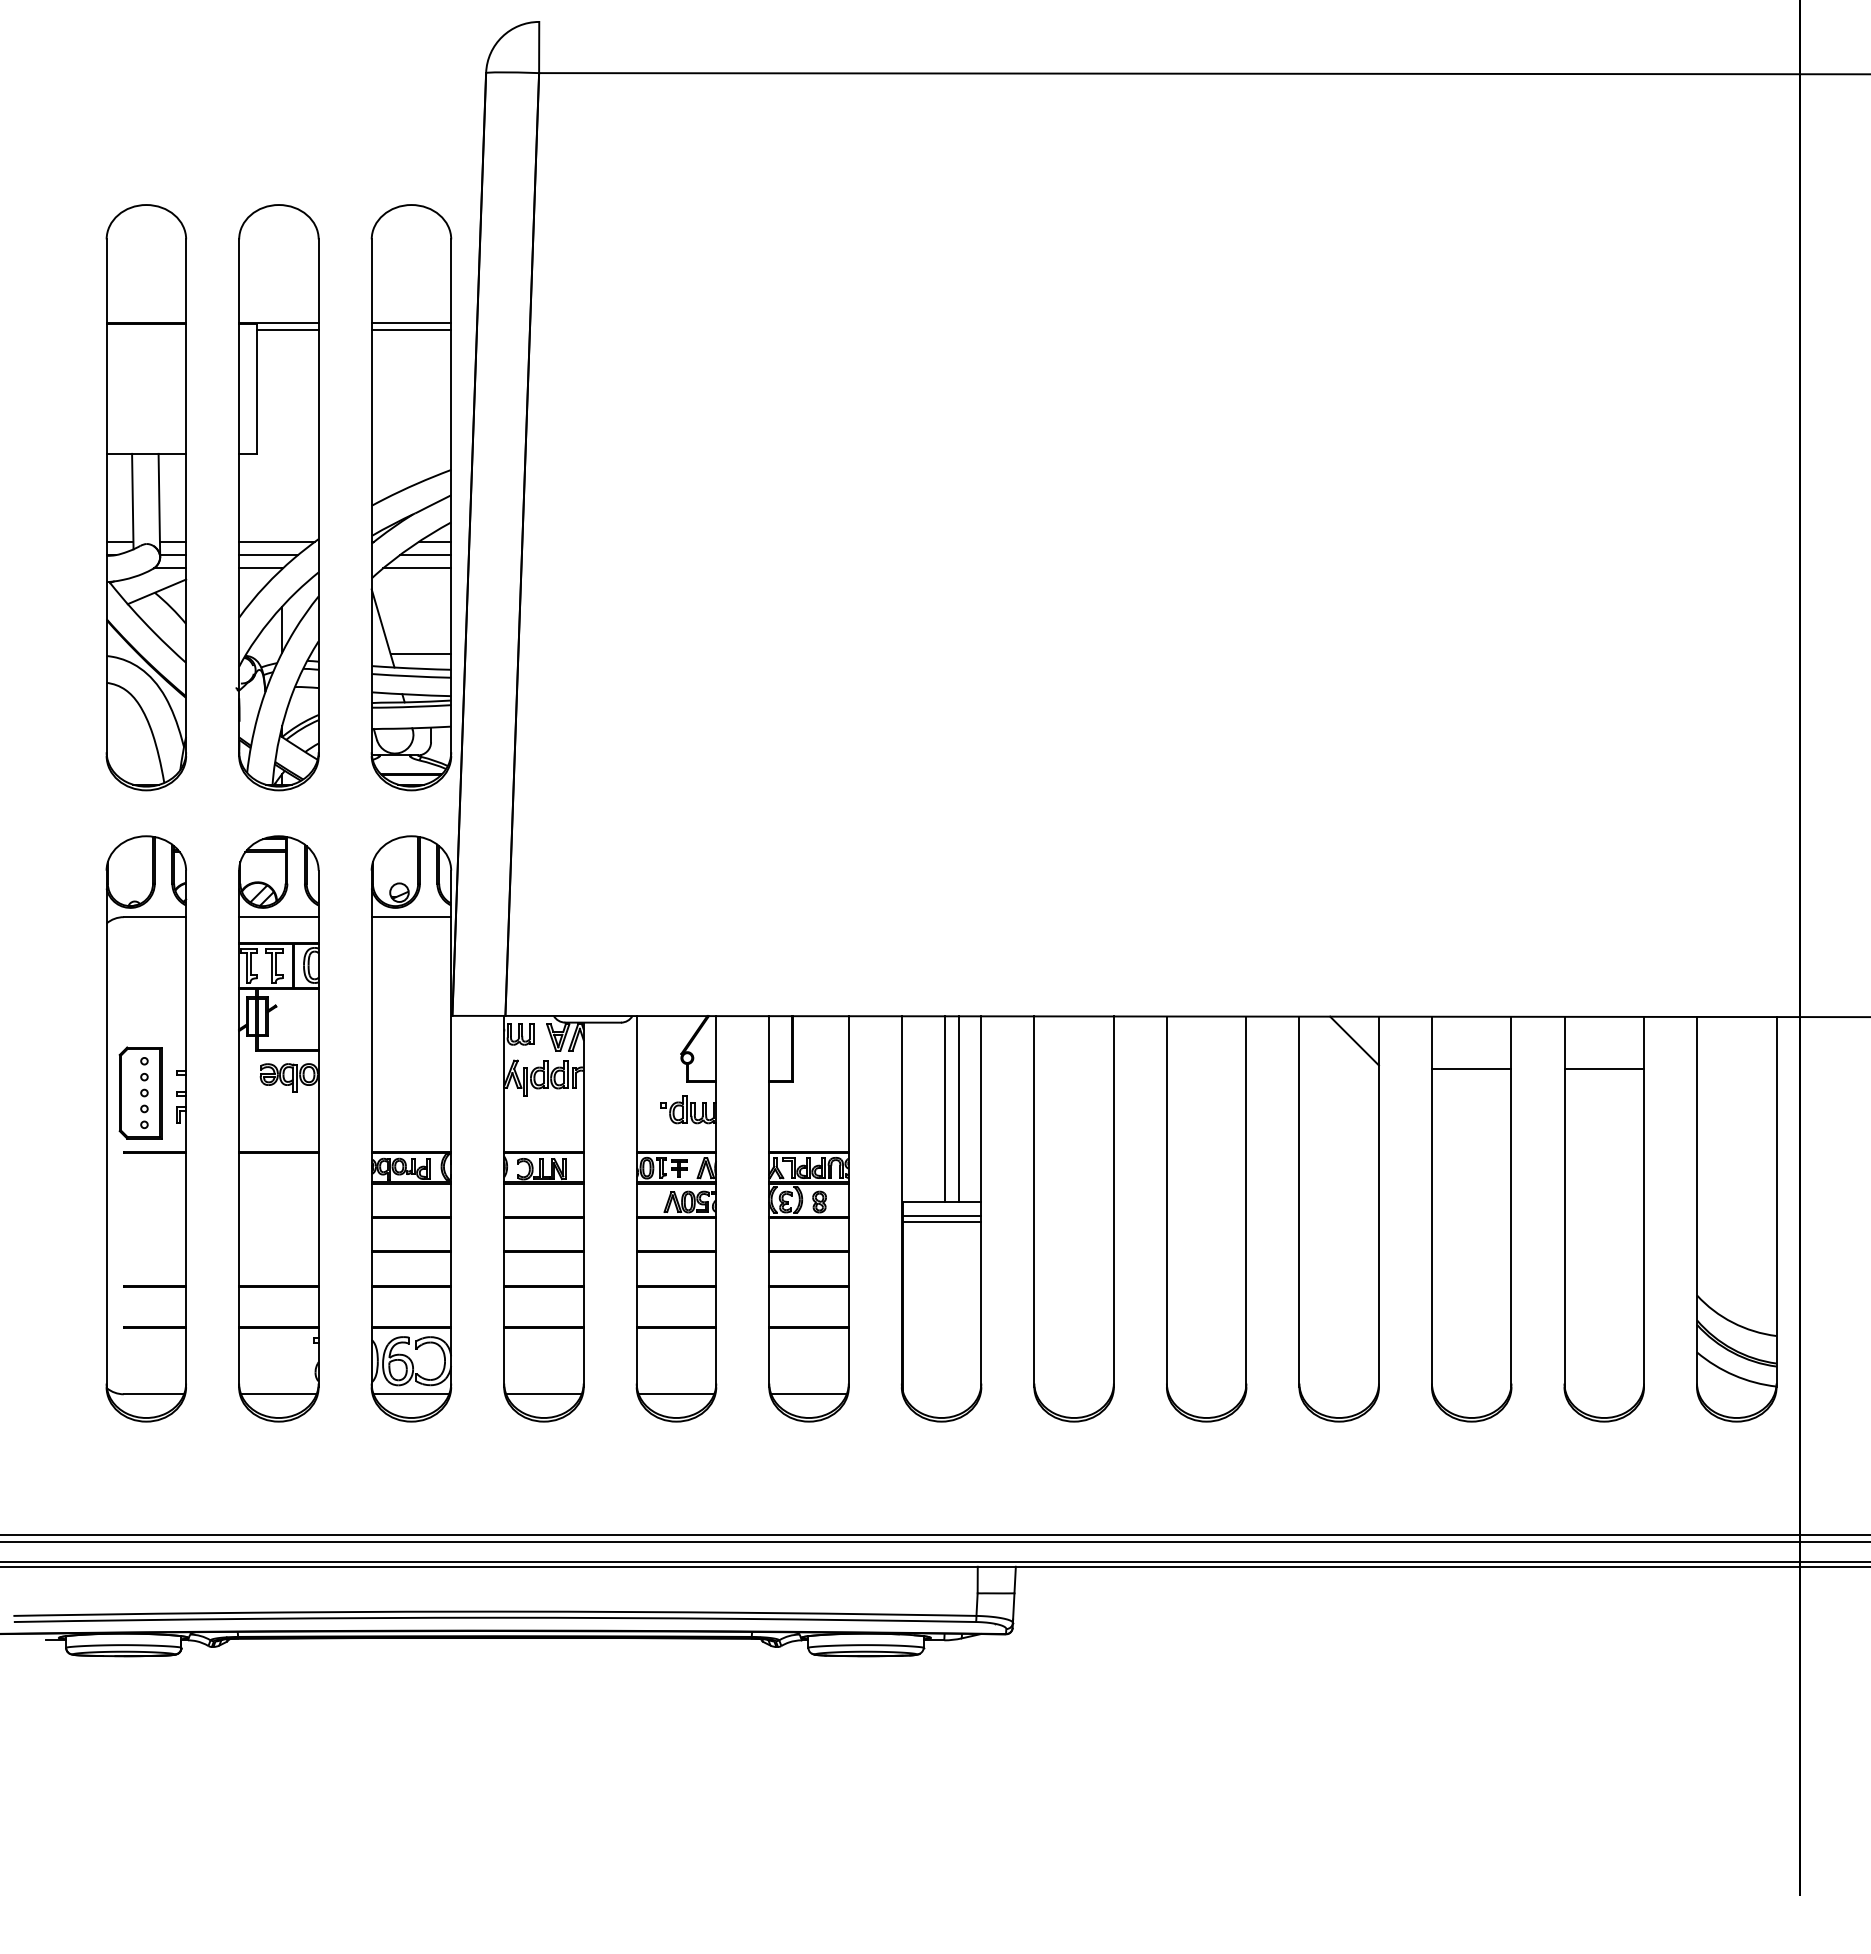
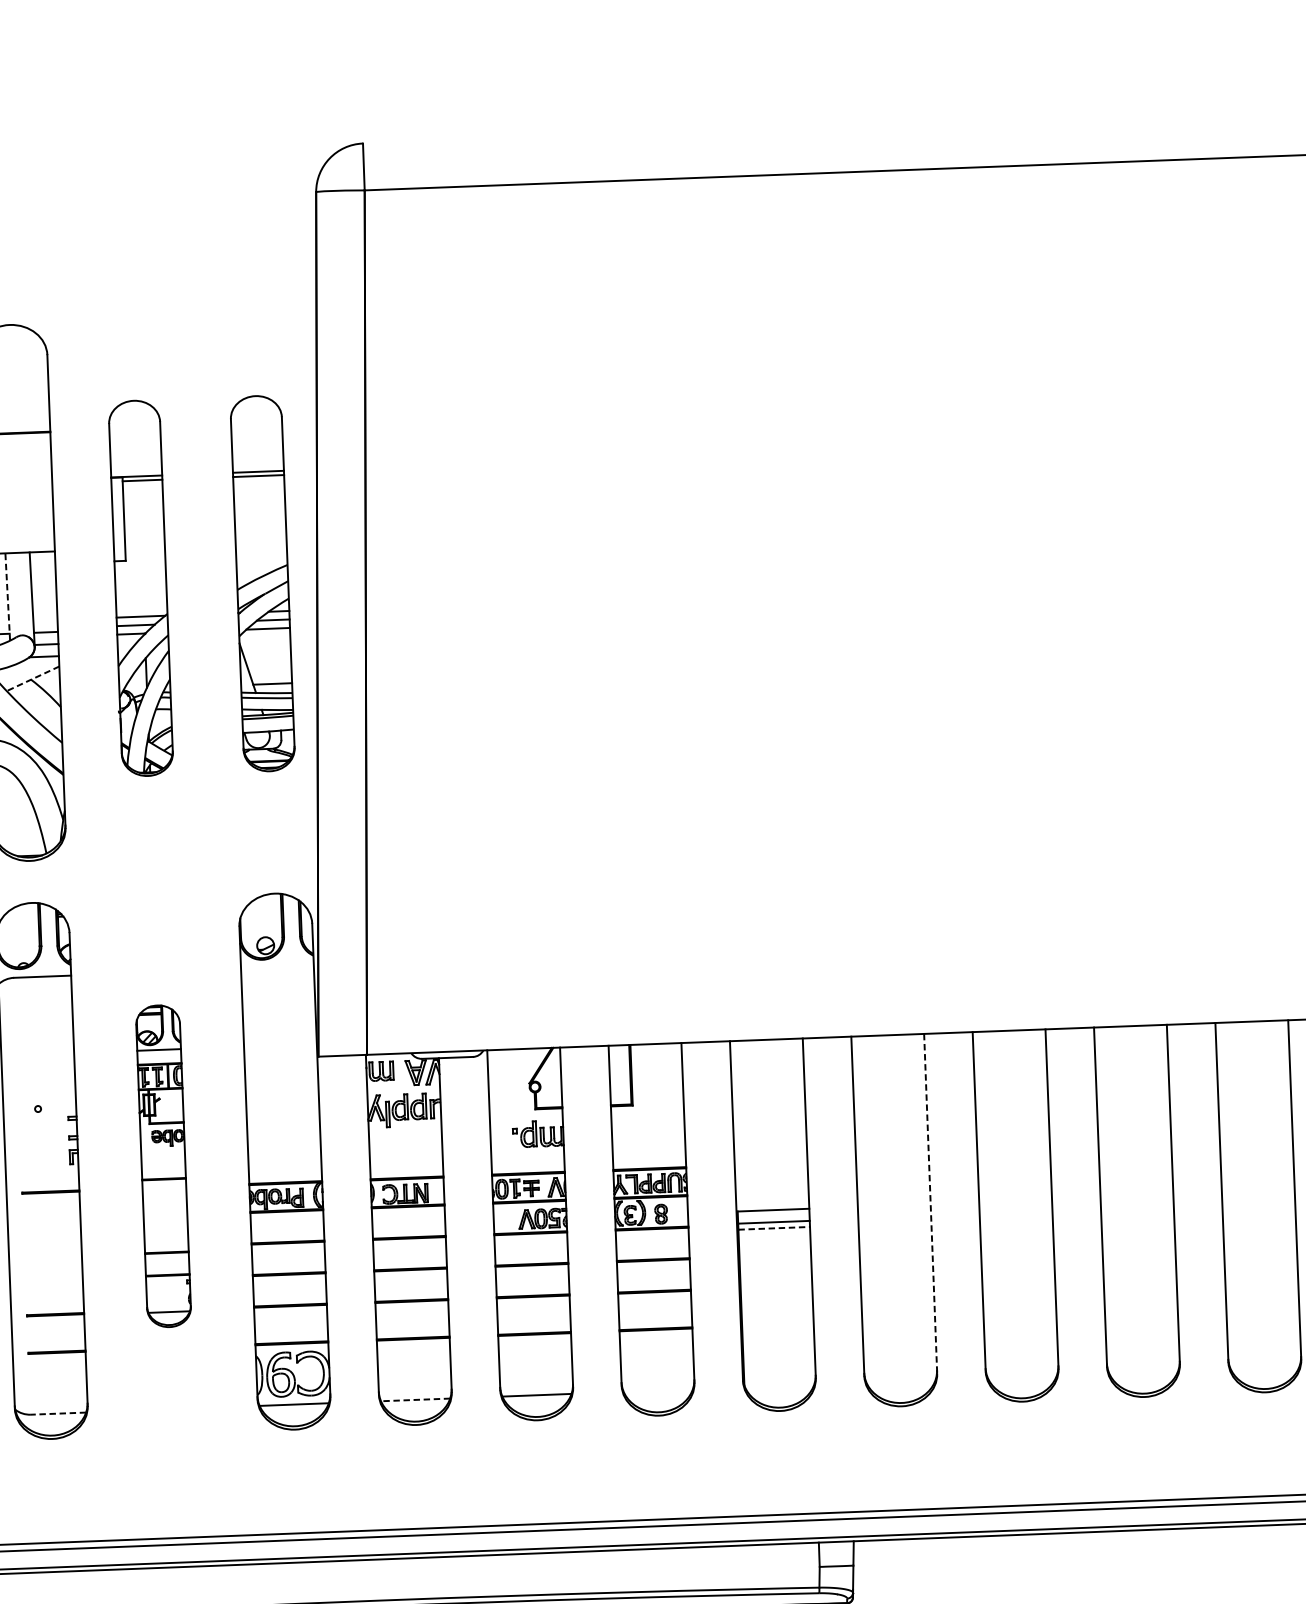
part: (277, 497) -> (140, 588), size x0.7
part: (411, 497) -> (262, 583), size x0.7
line: (132, 501) -> (7, 596), solid -> dashed
line: (156, 591) -> (32, 678), solid -> dashed
line: (411, 917) -> (277, 968), removed
line: (1354, 1040) -> (1145, 1047), removed
line: (1471, 1068) -> (1253, 1069), removed
part: (140, 1092) -> (35, 1137), removed
line: (944, 1109) -> (772, 1125), removed
line: (958, 1109) -> (785, 1124), removed
part: (278, 1128) -> (163, 1165), size x0.6
line: (1113, 1202) -> (930, 1204), solid -> dashed
line: (942, 1222) -> (774, 1228), solid -> dashed
line: (153, 1394) -> (58, 1413), solid -> dashed
line: (543, 1394) -> (415, 1400), solid -> dashed
line: (808, 1394) -> (657, 1390), removed

